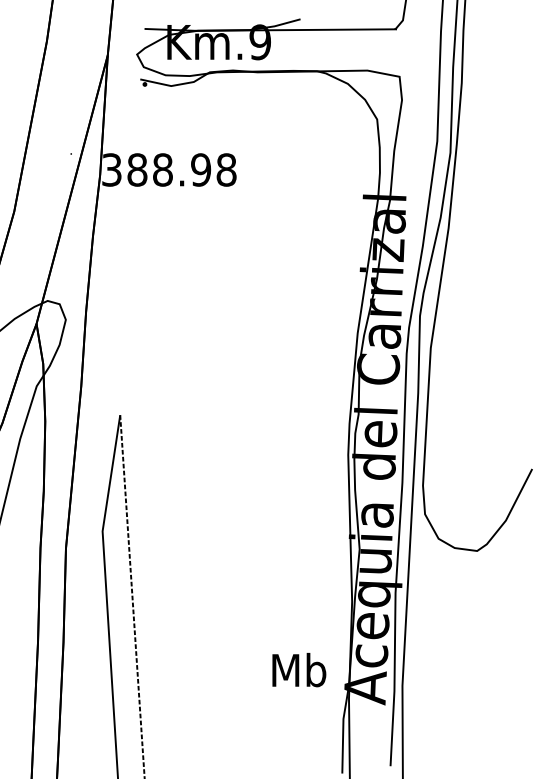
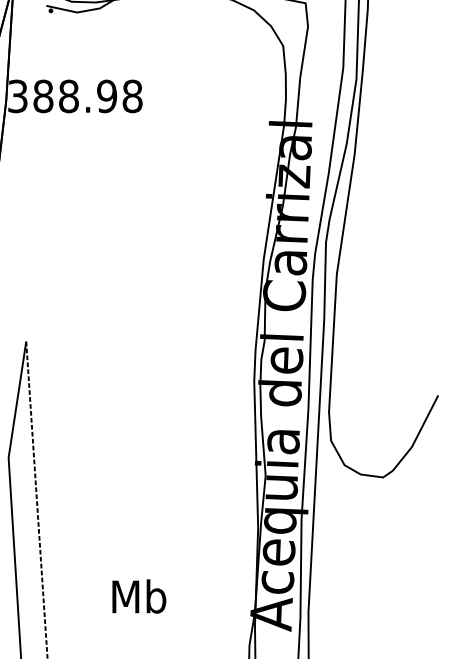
text: (299, 670) -> (139, 596), moved

